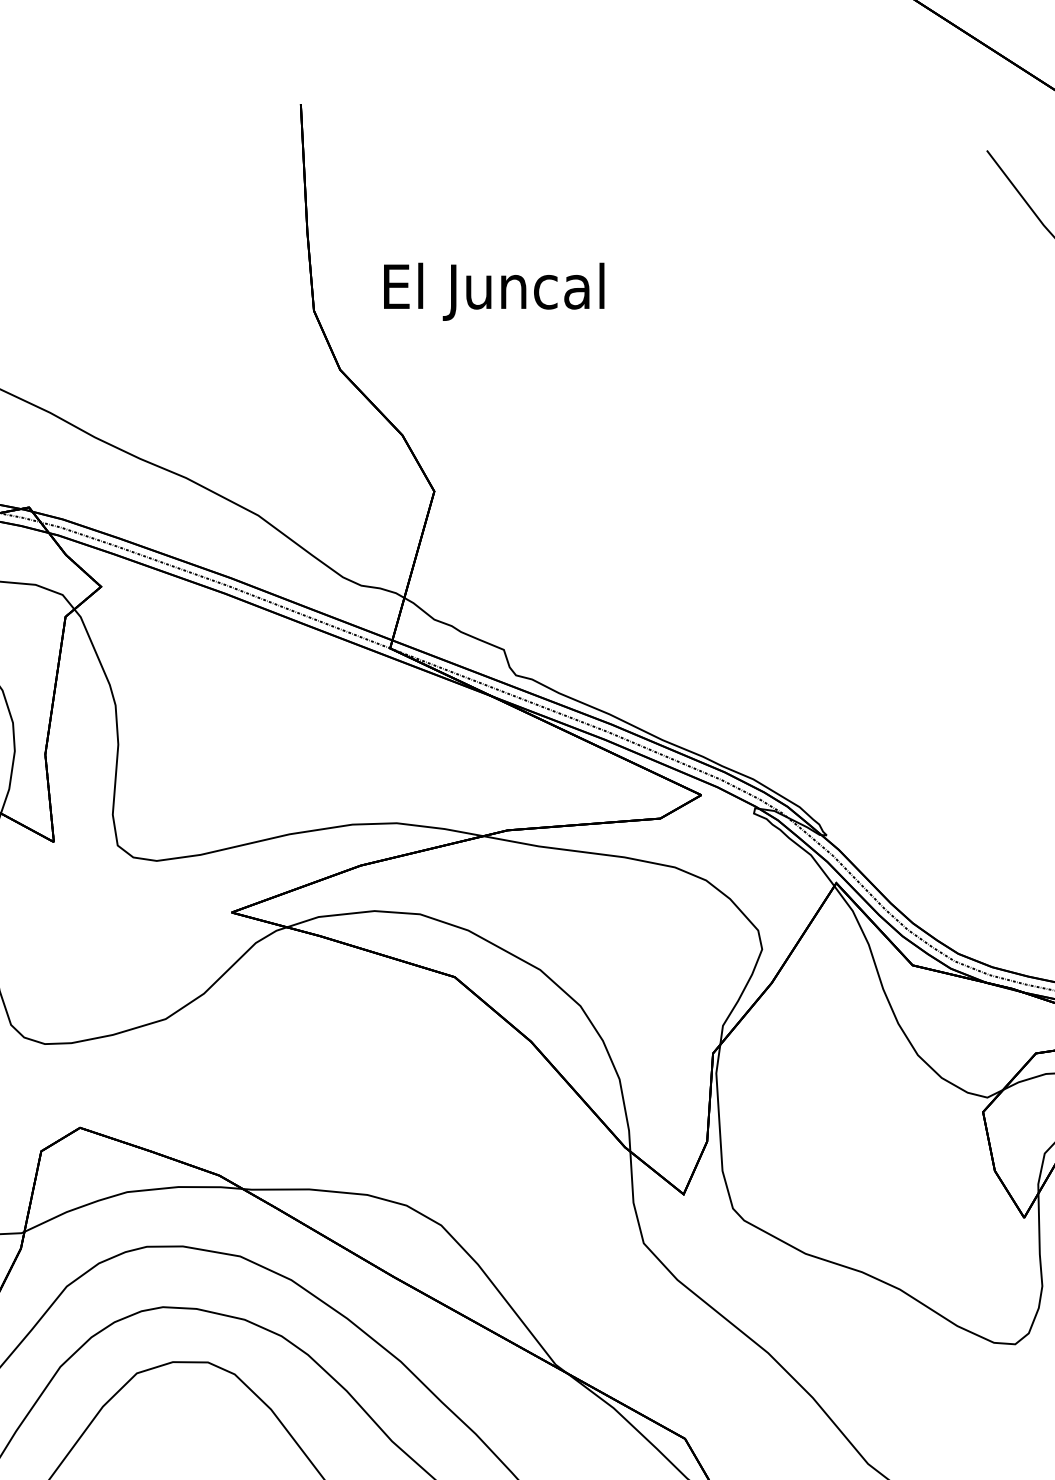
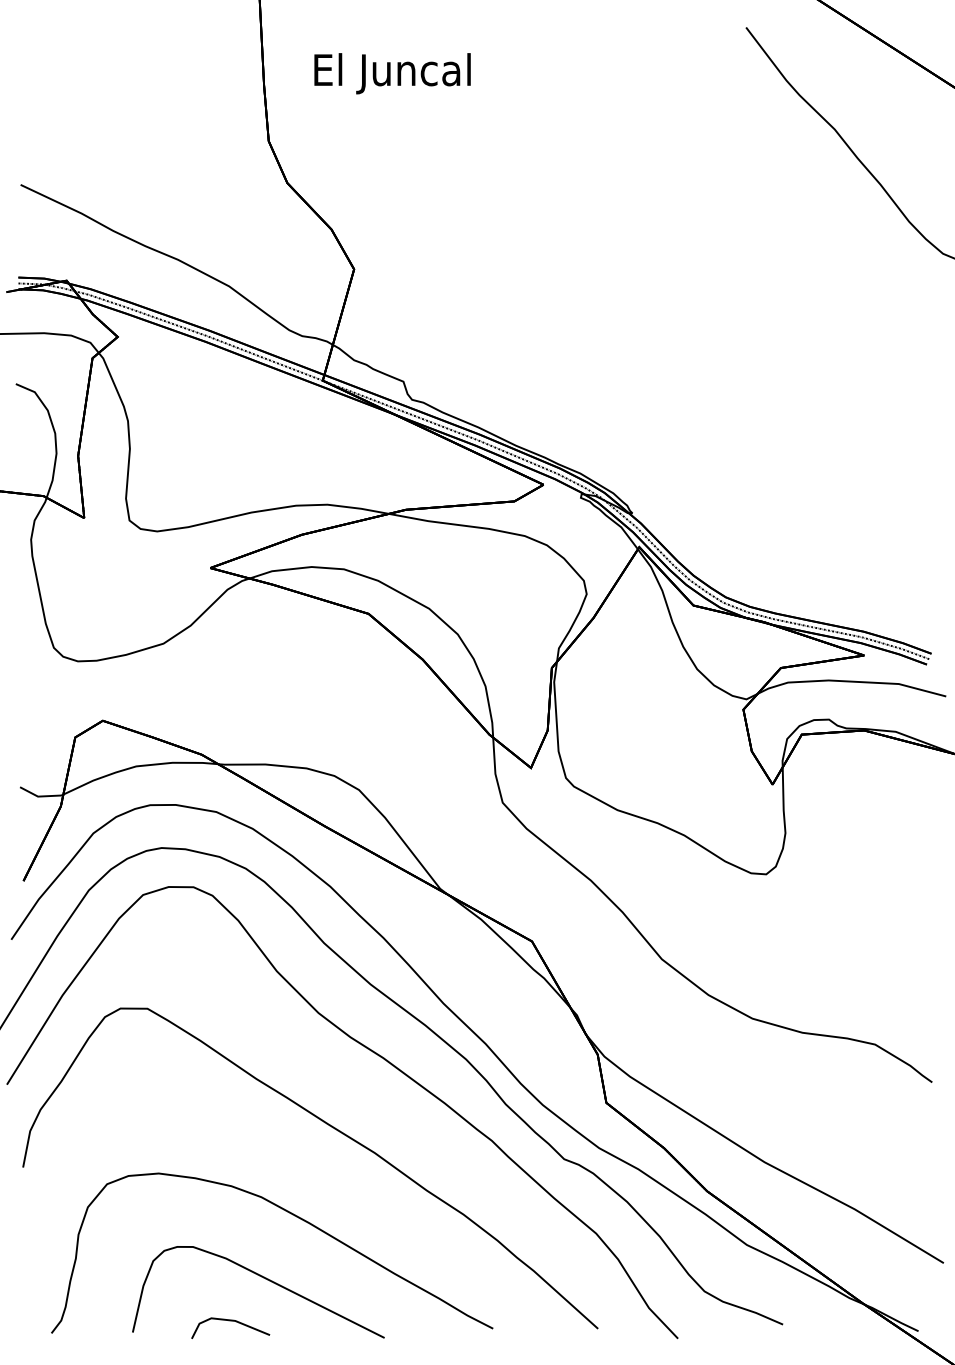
text: (494, 291) -> (392, 73), moved

